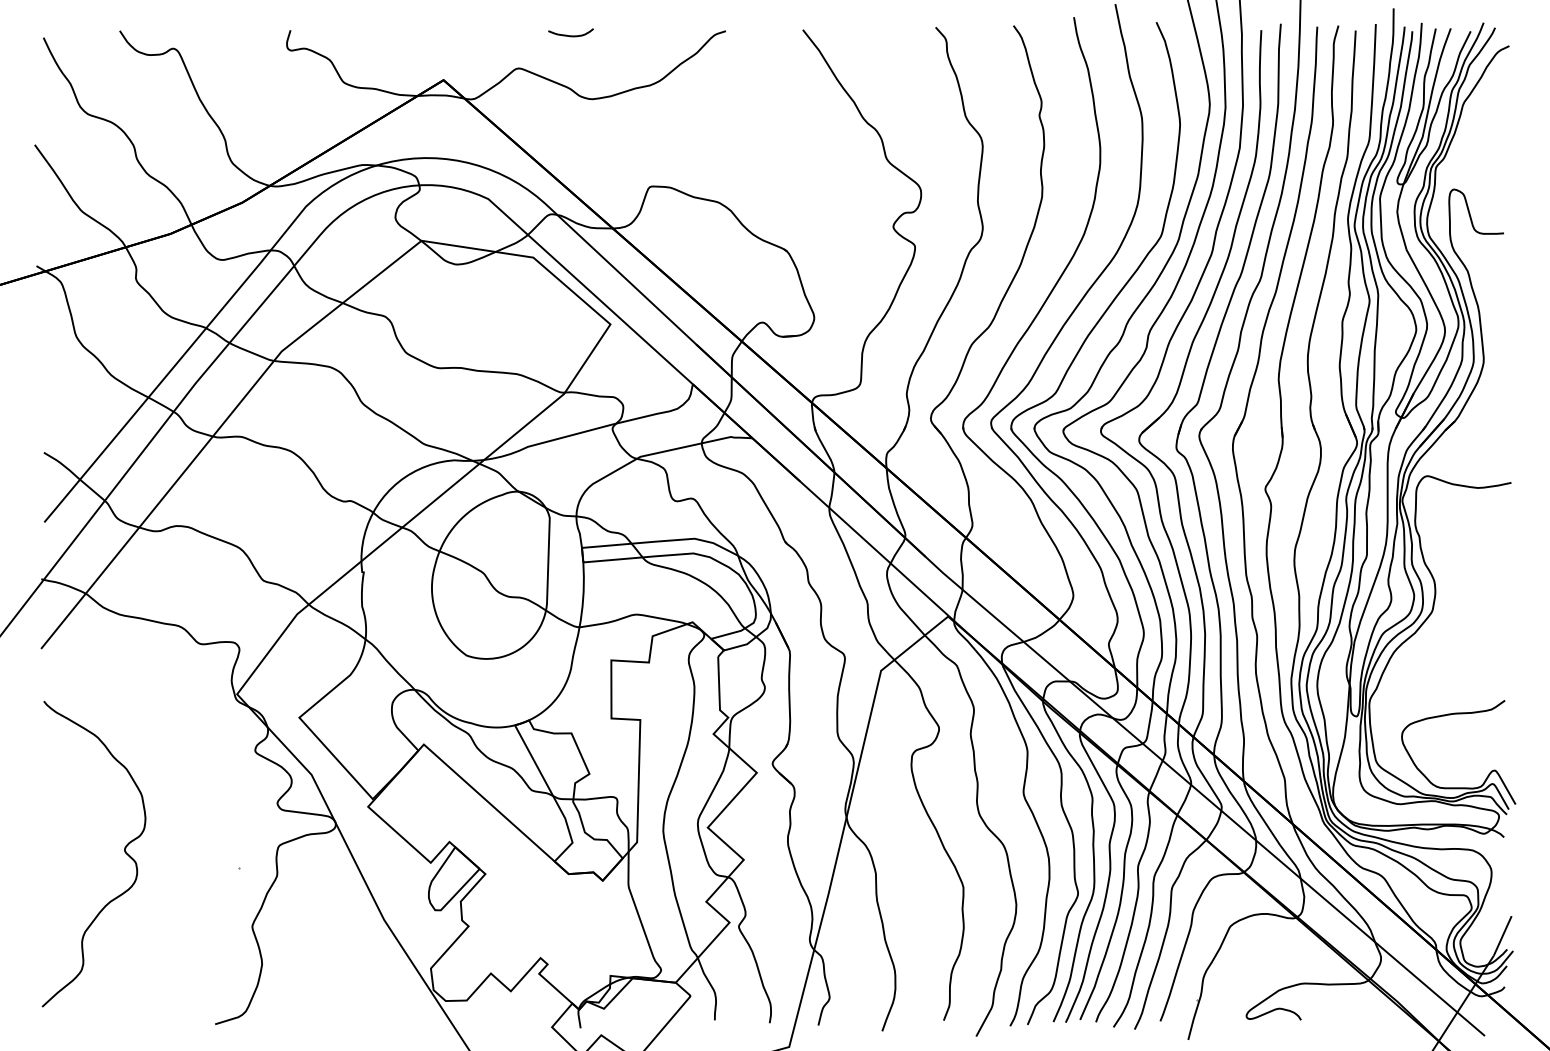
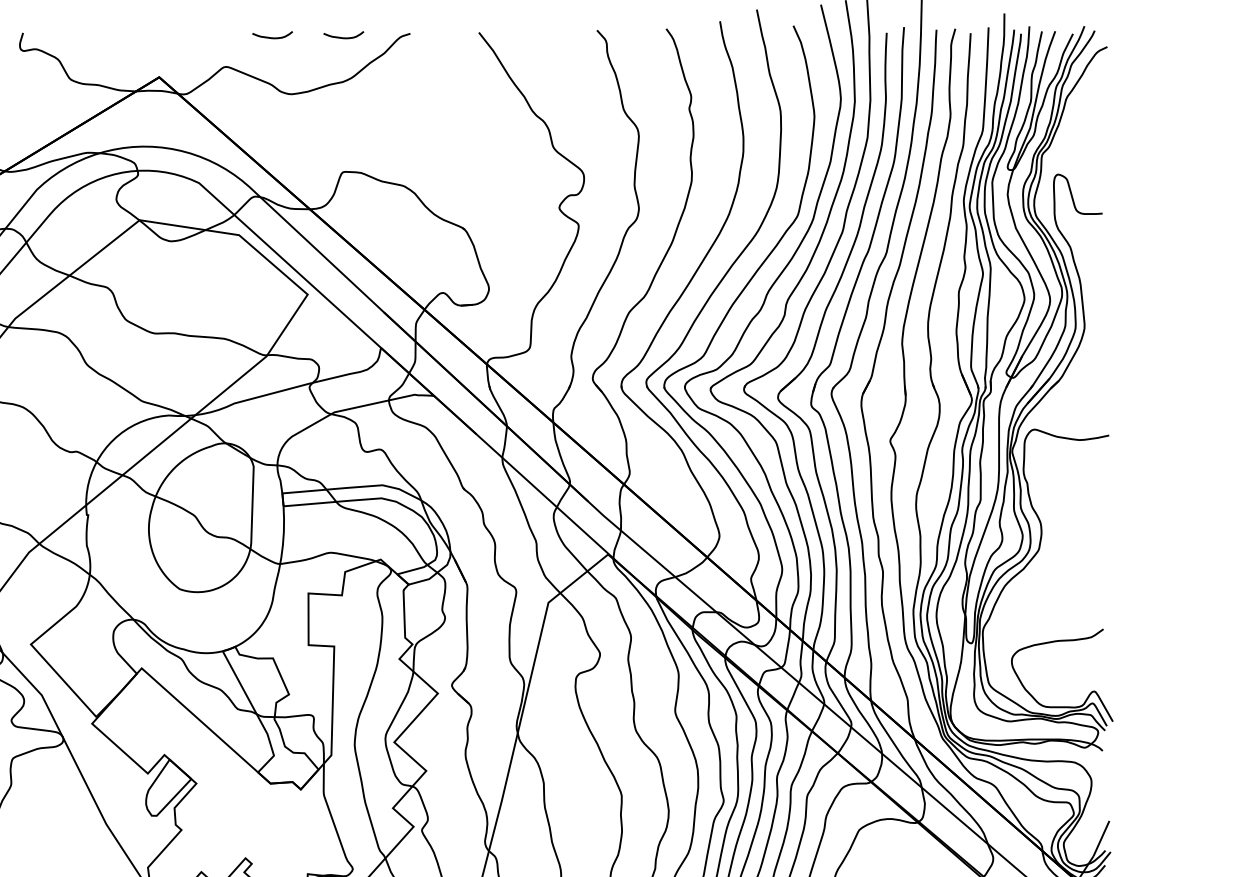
curve: (650, 35) -> (343, 37), added

